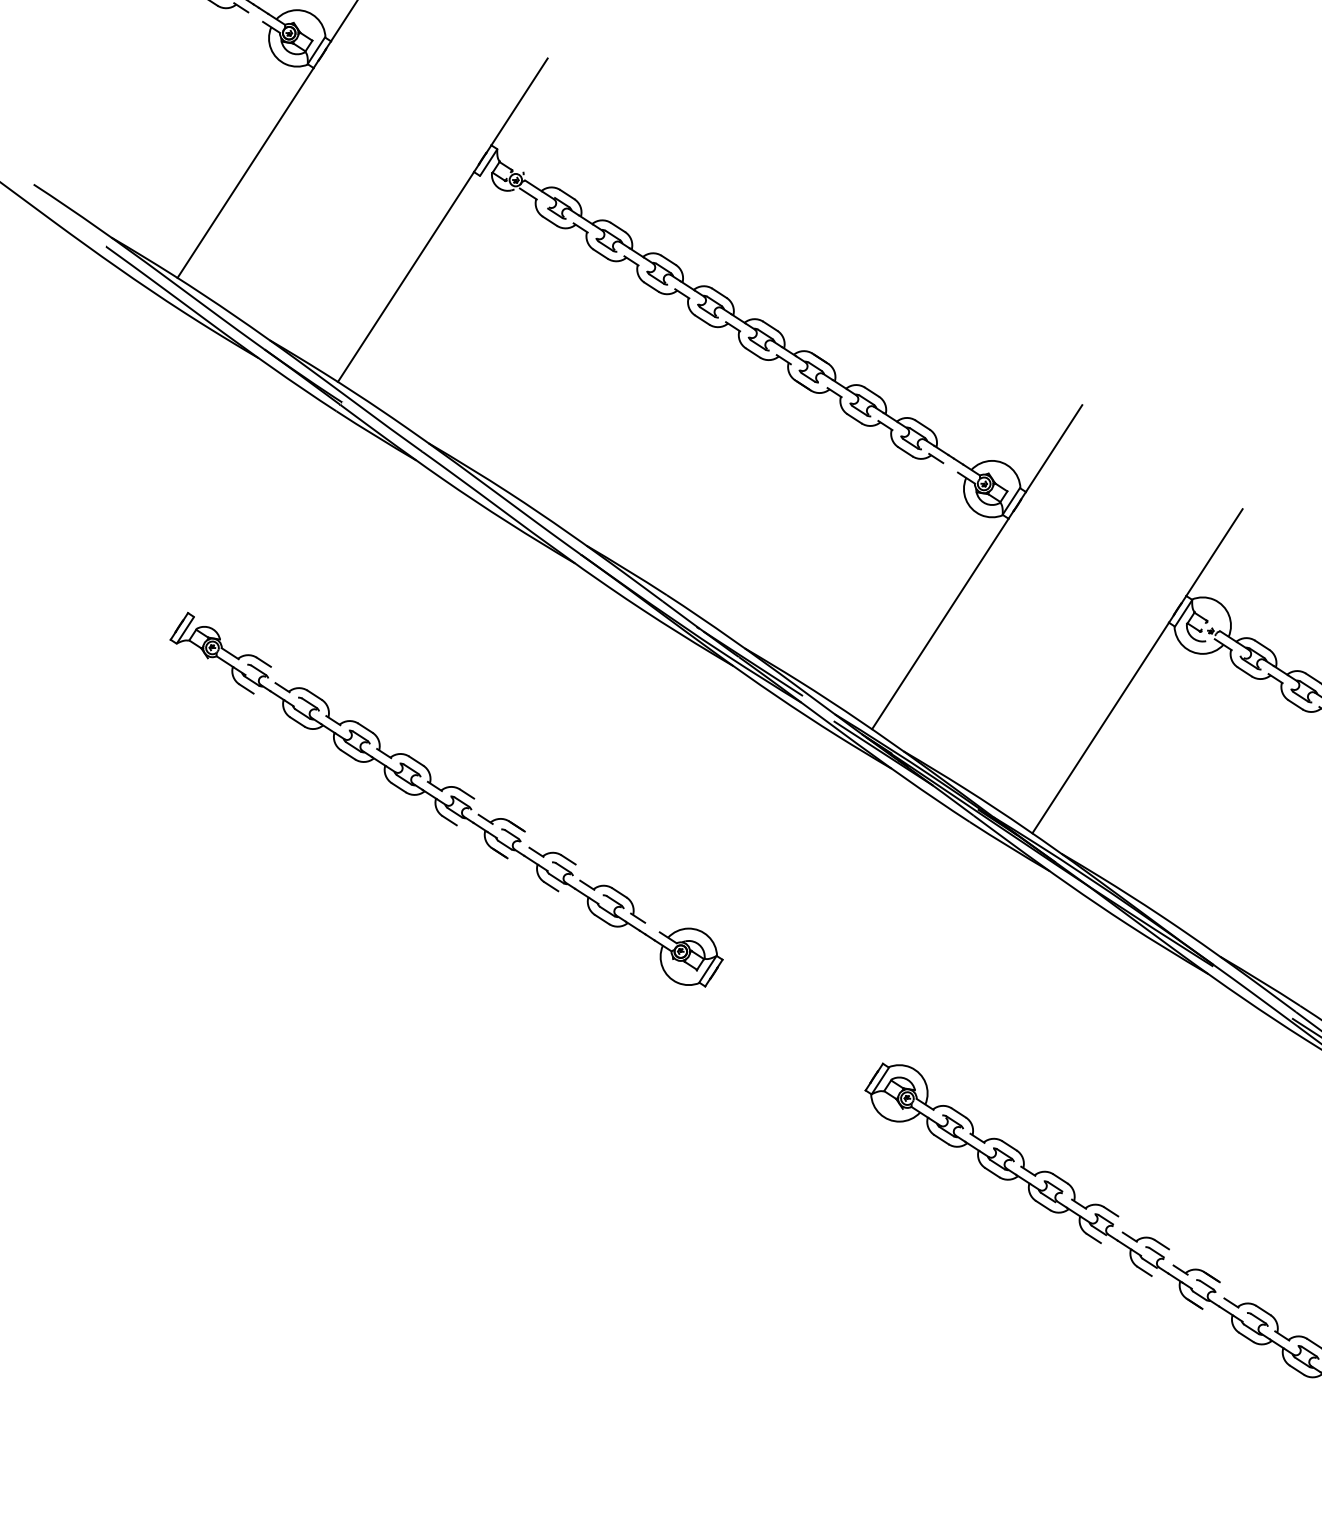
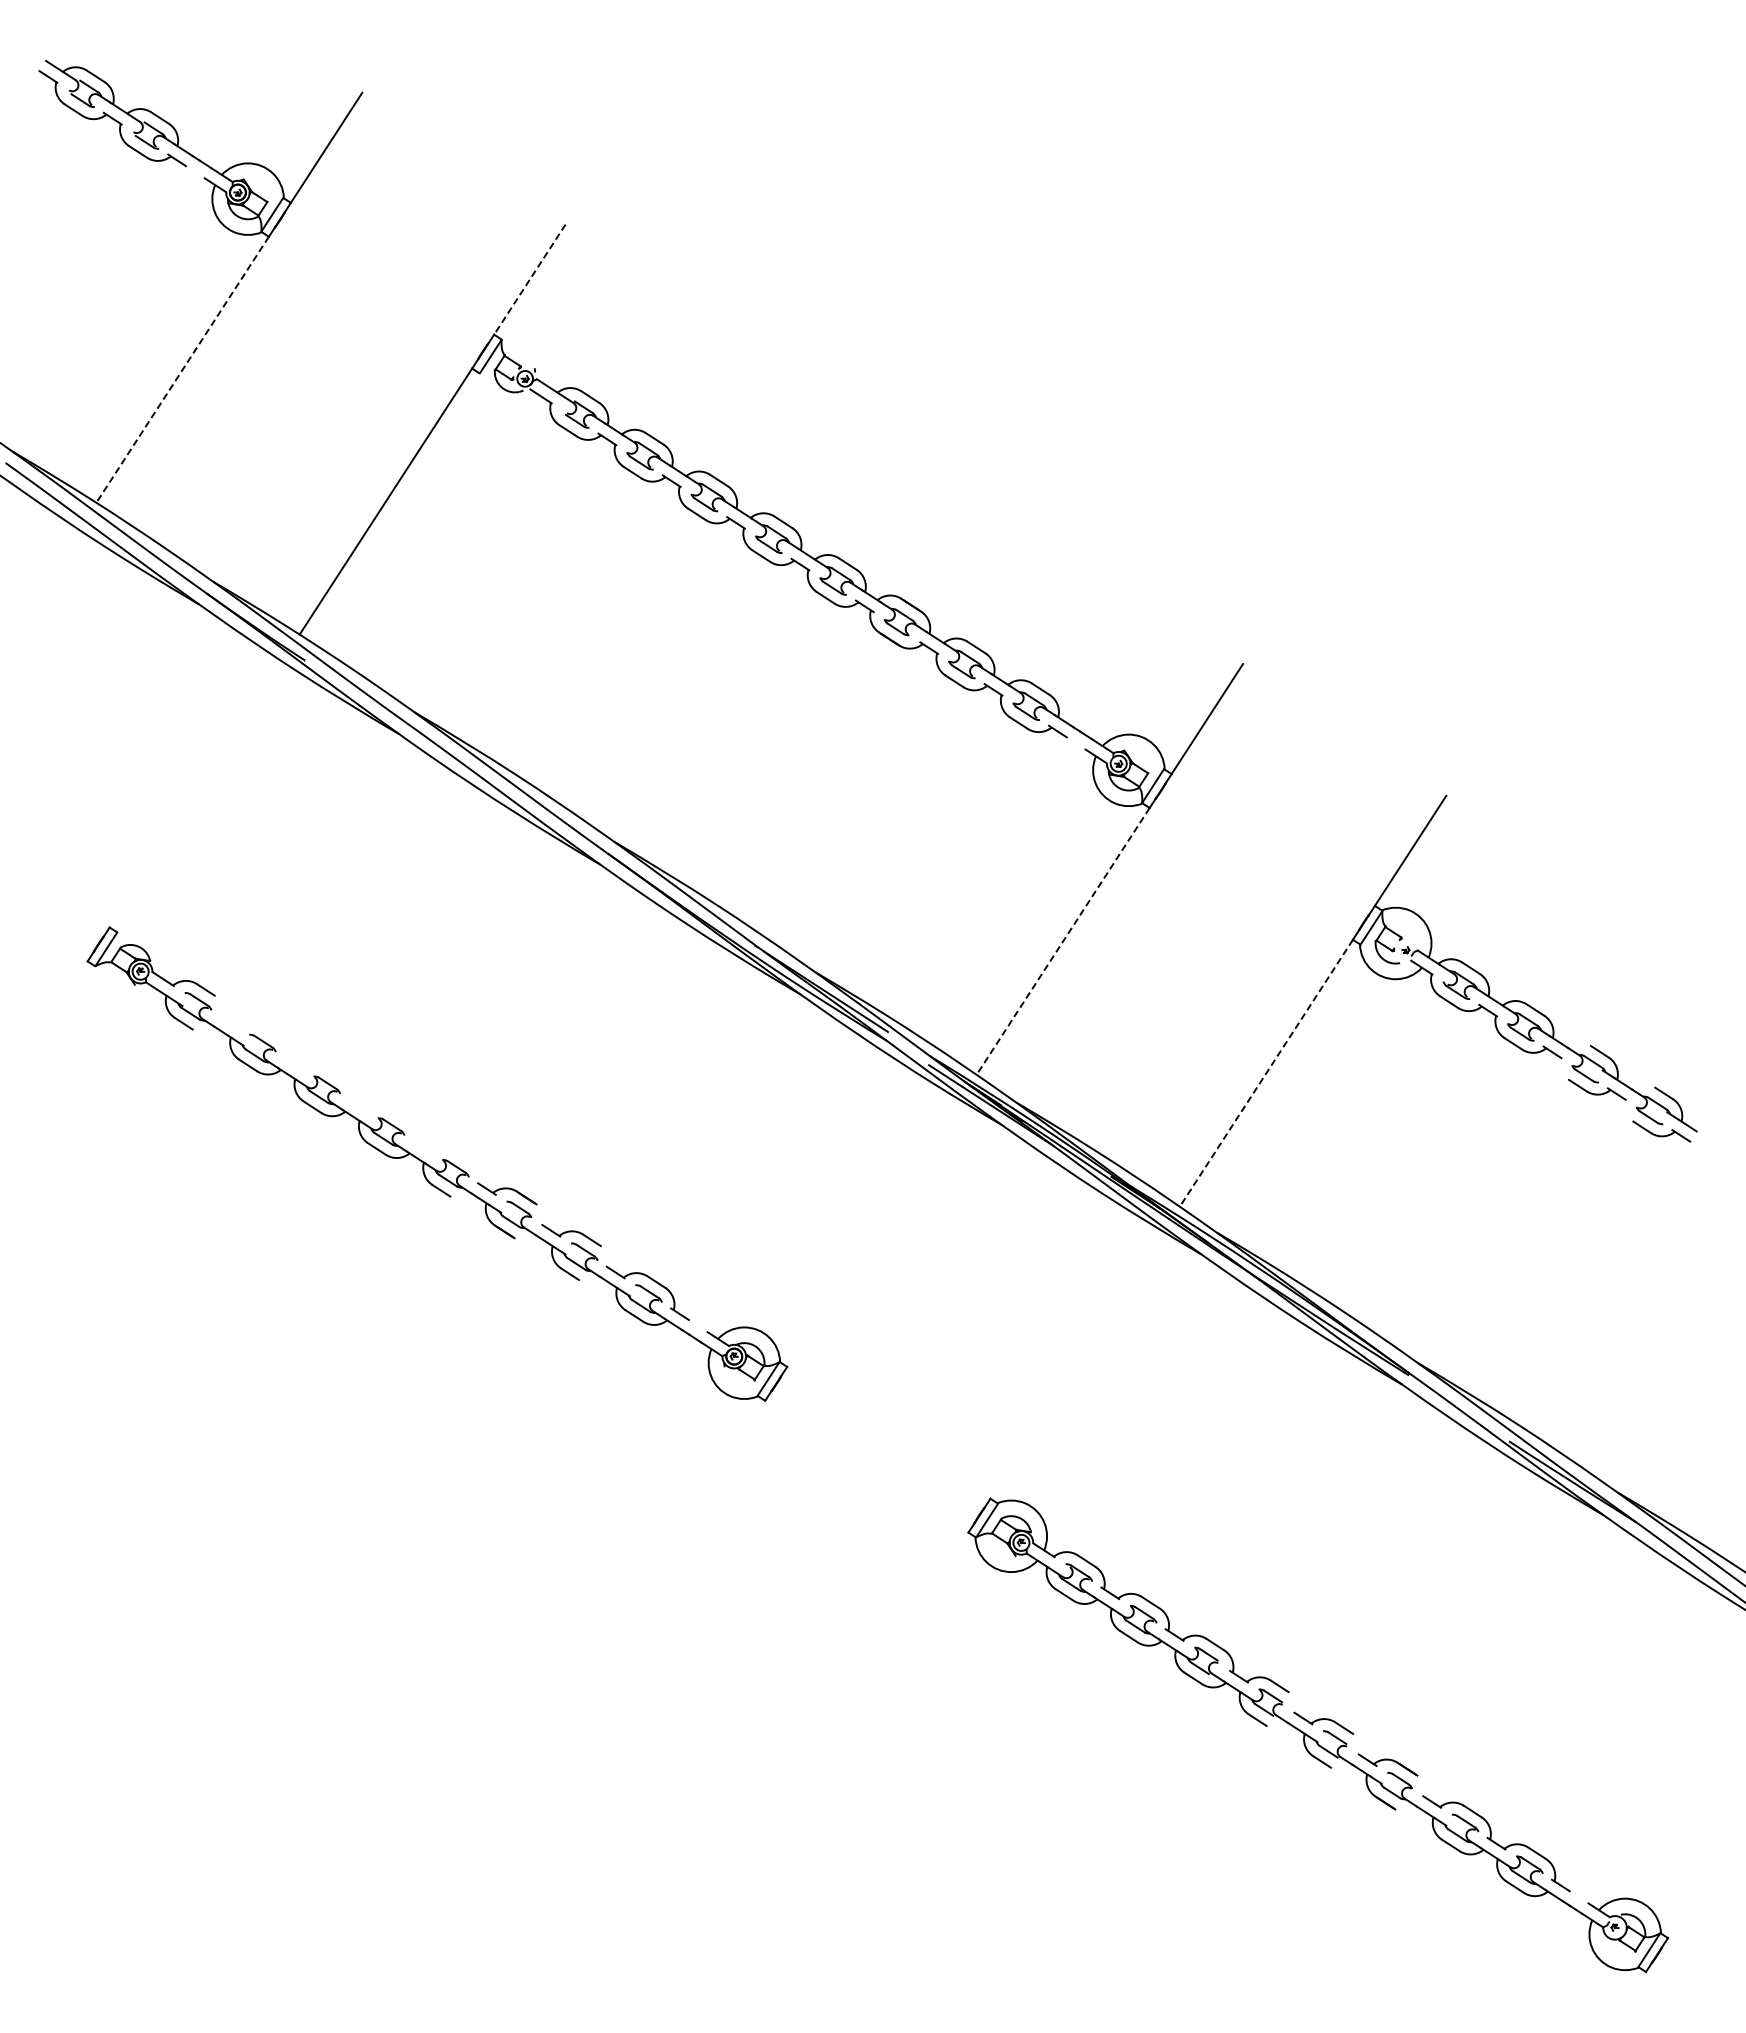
line: (519, 101) -> (529, 279), solid -> dashed
line: (245, 172) -> (182, 369), solid -> dashed
line: (939, 624) -> (1062, 941), solid -> dashed
line: (1100, 728) -> (1266, 1073), solid -> dashed
part: (374, 740) -> (346, 1089), removed

